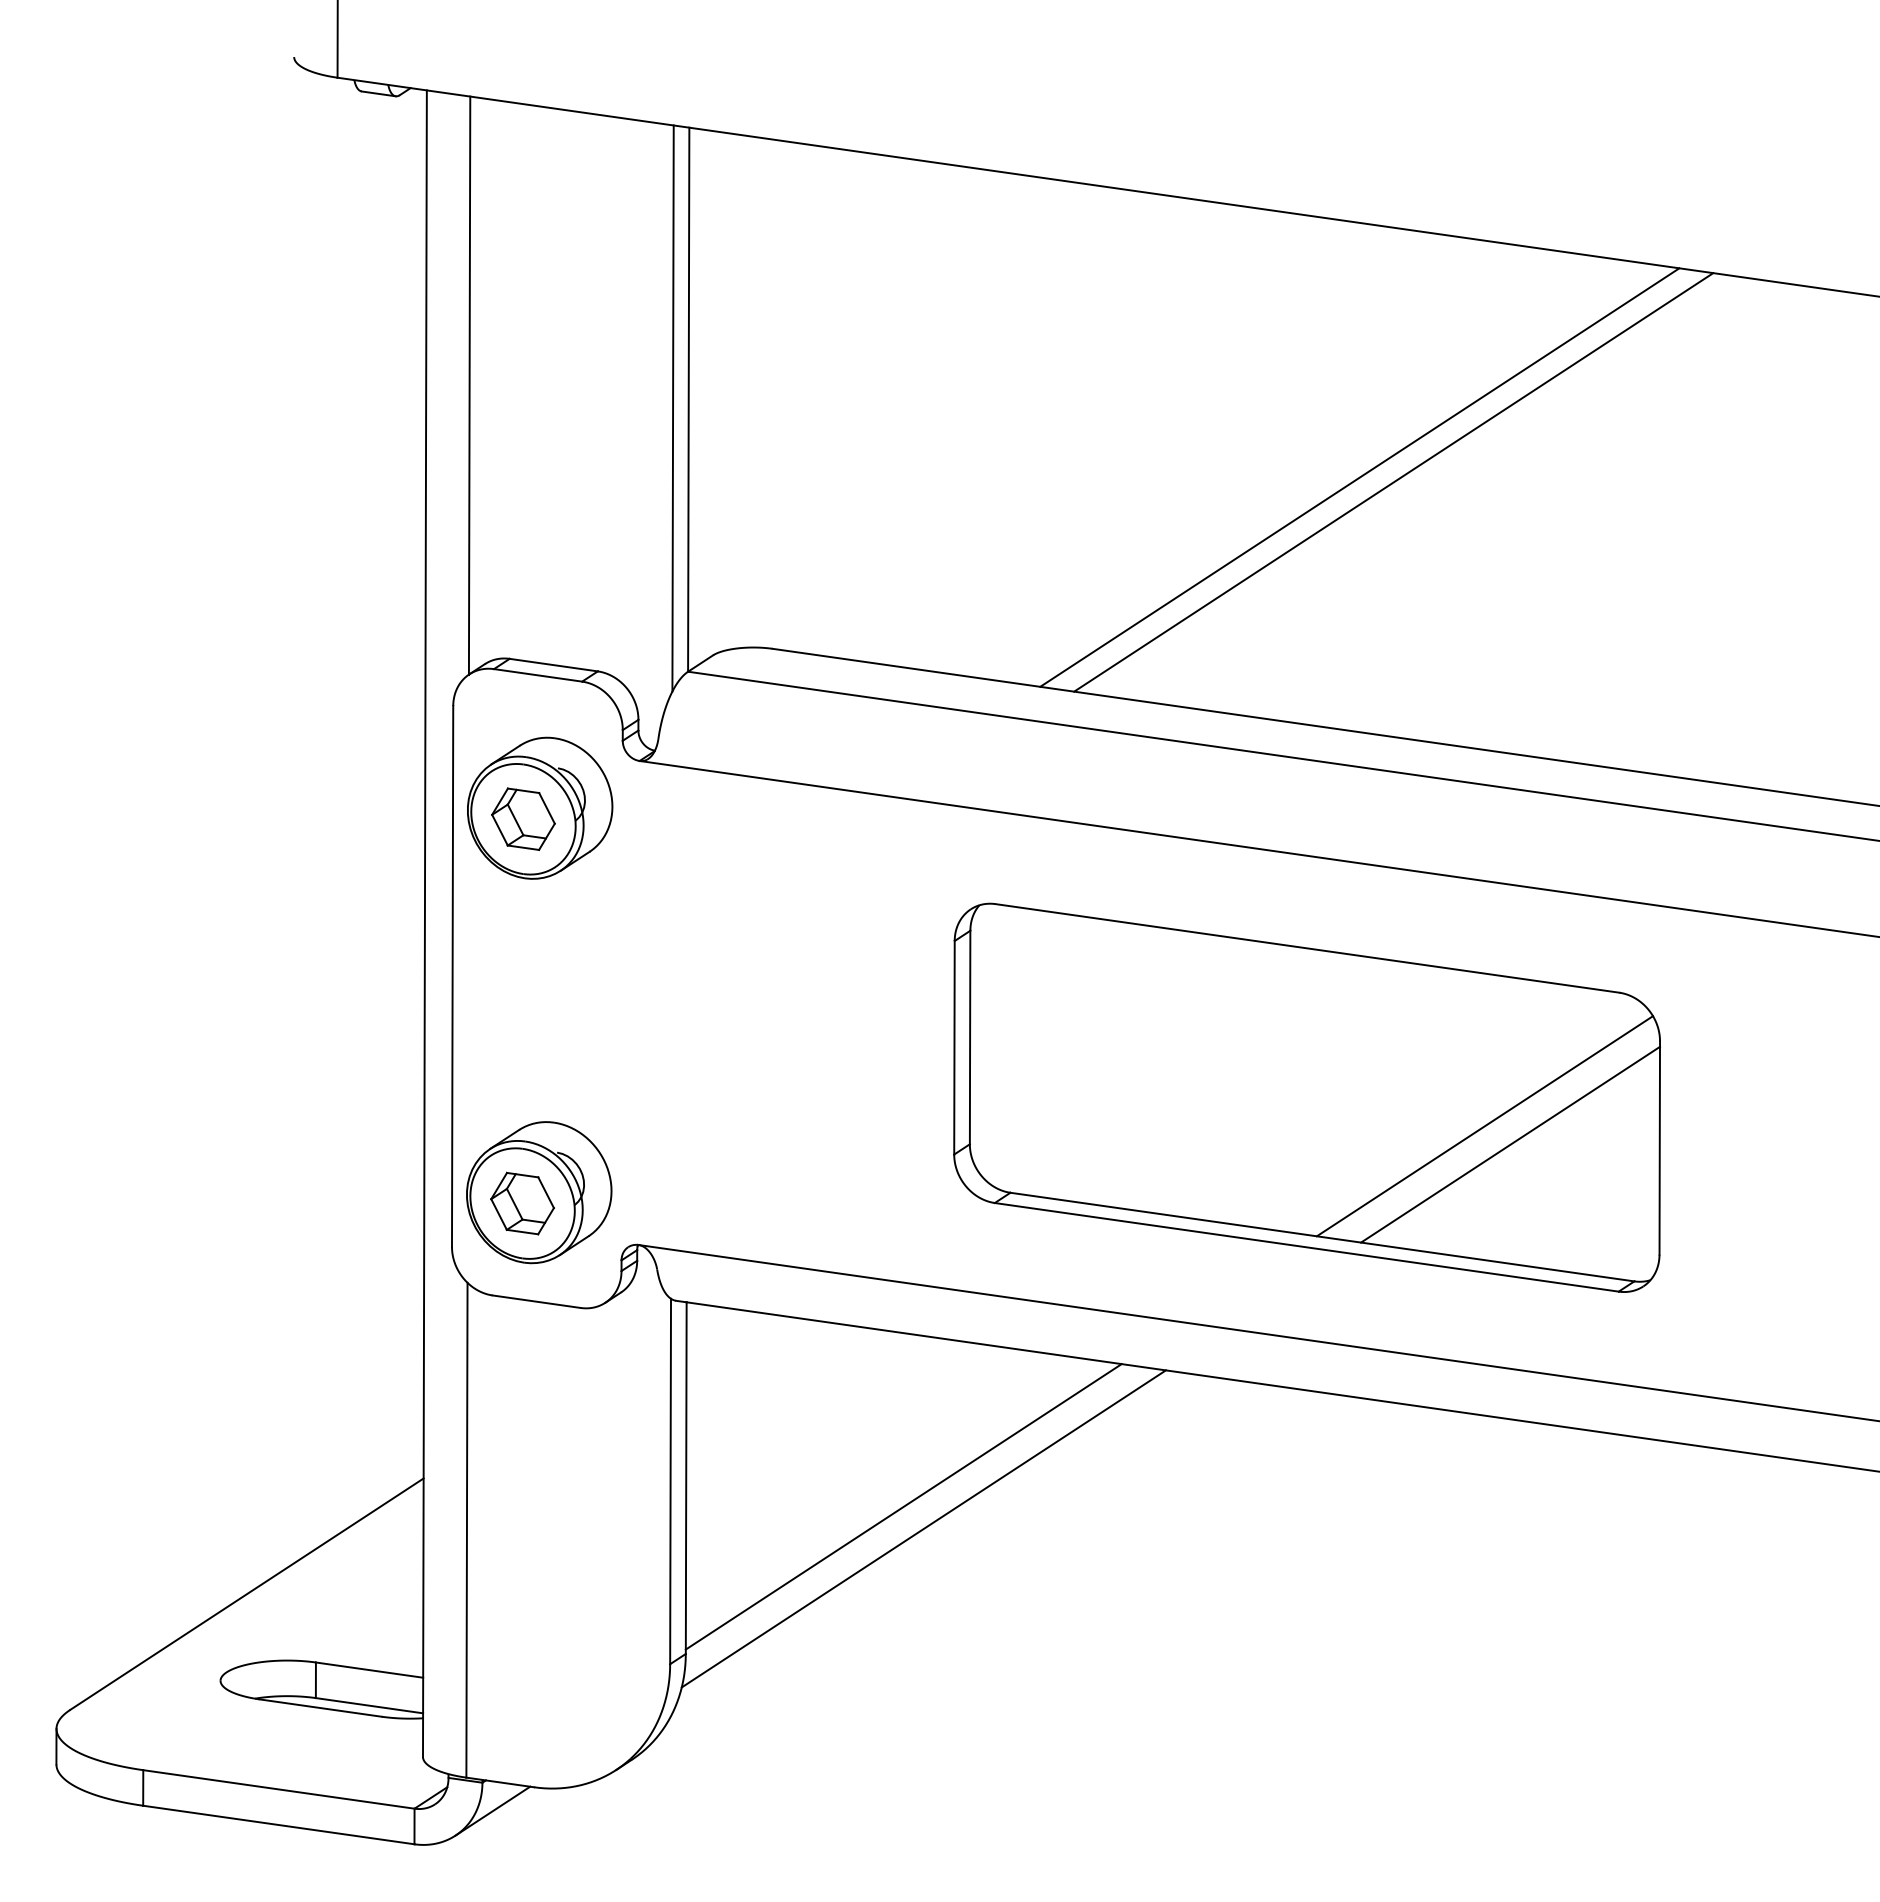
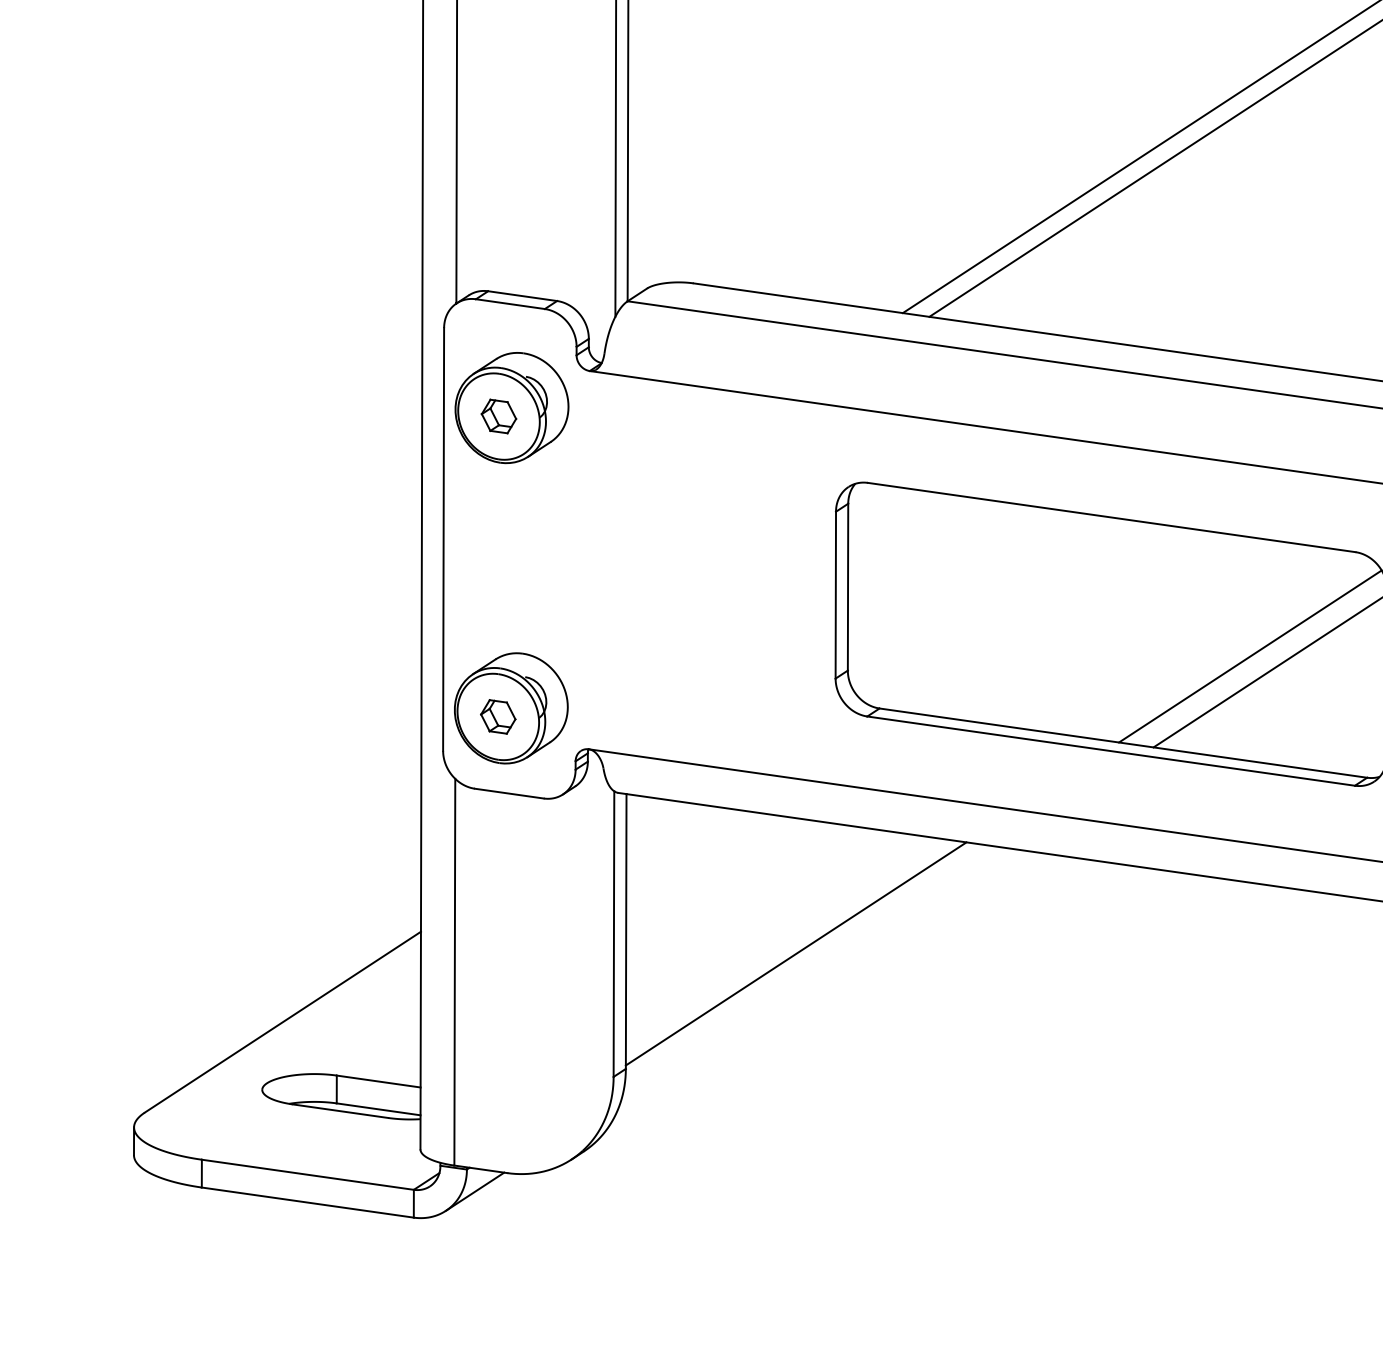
part: (523, 818) -> (499, 415), size x0.7
part: (522, 1203) -> (498, 716), size x0.7
line: (923, 1528) -> (811, 970), removed

